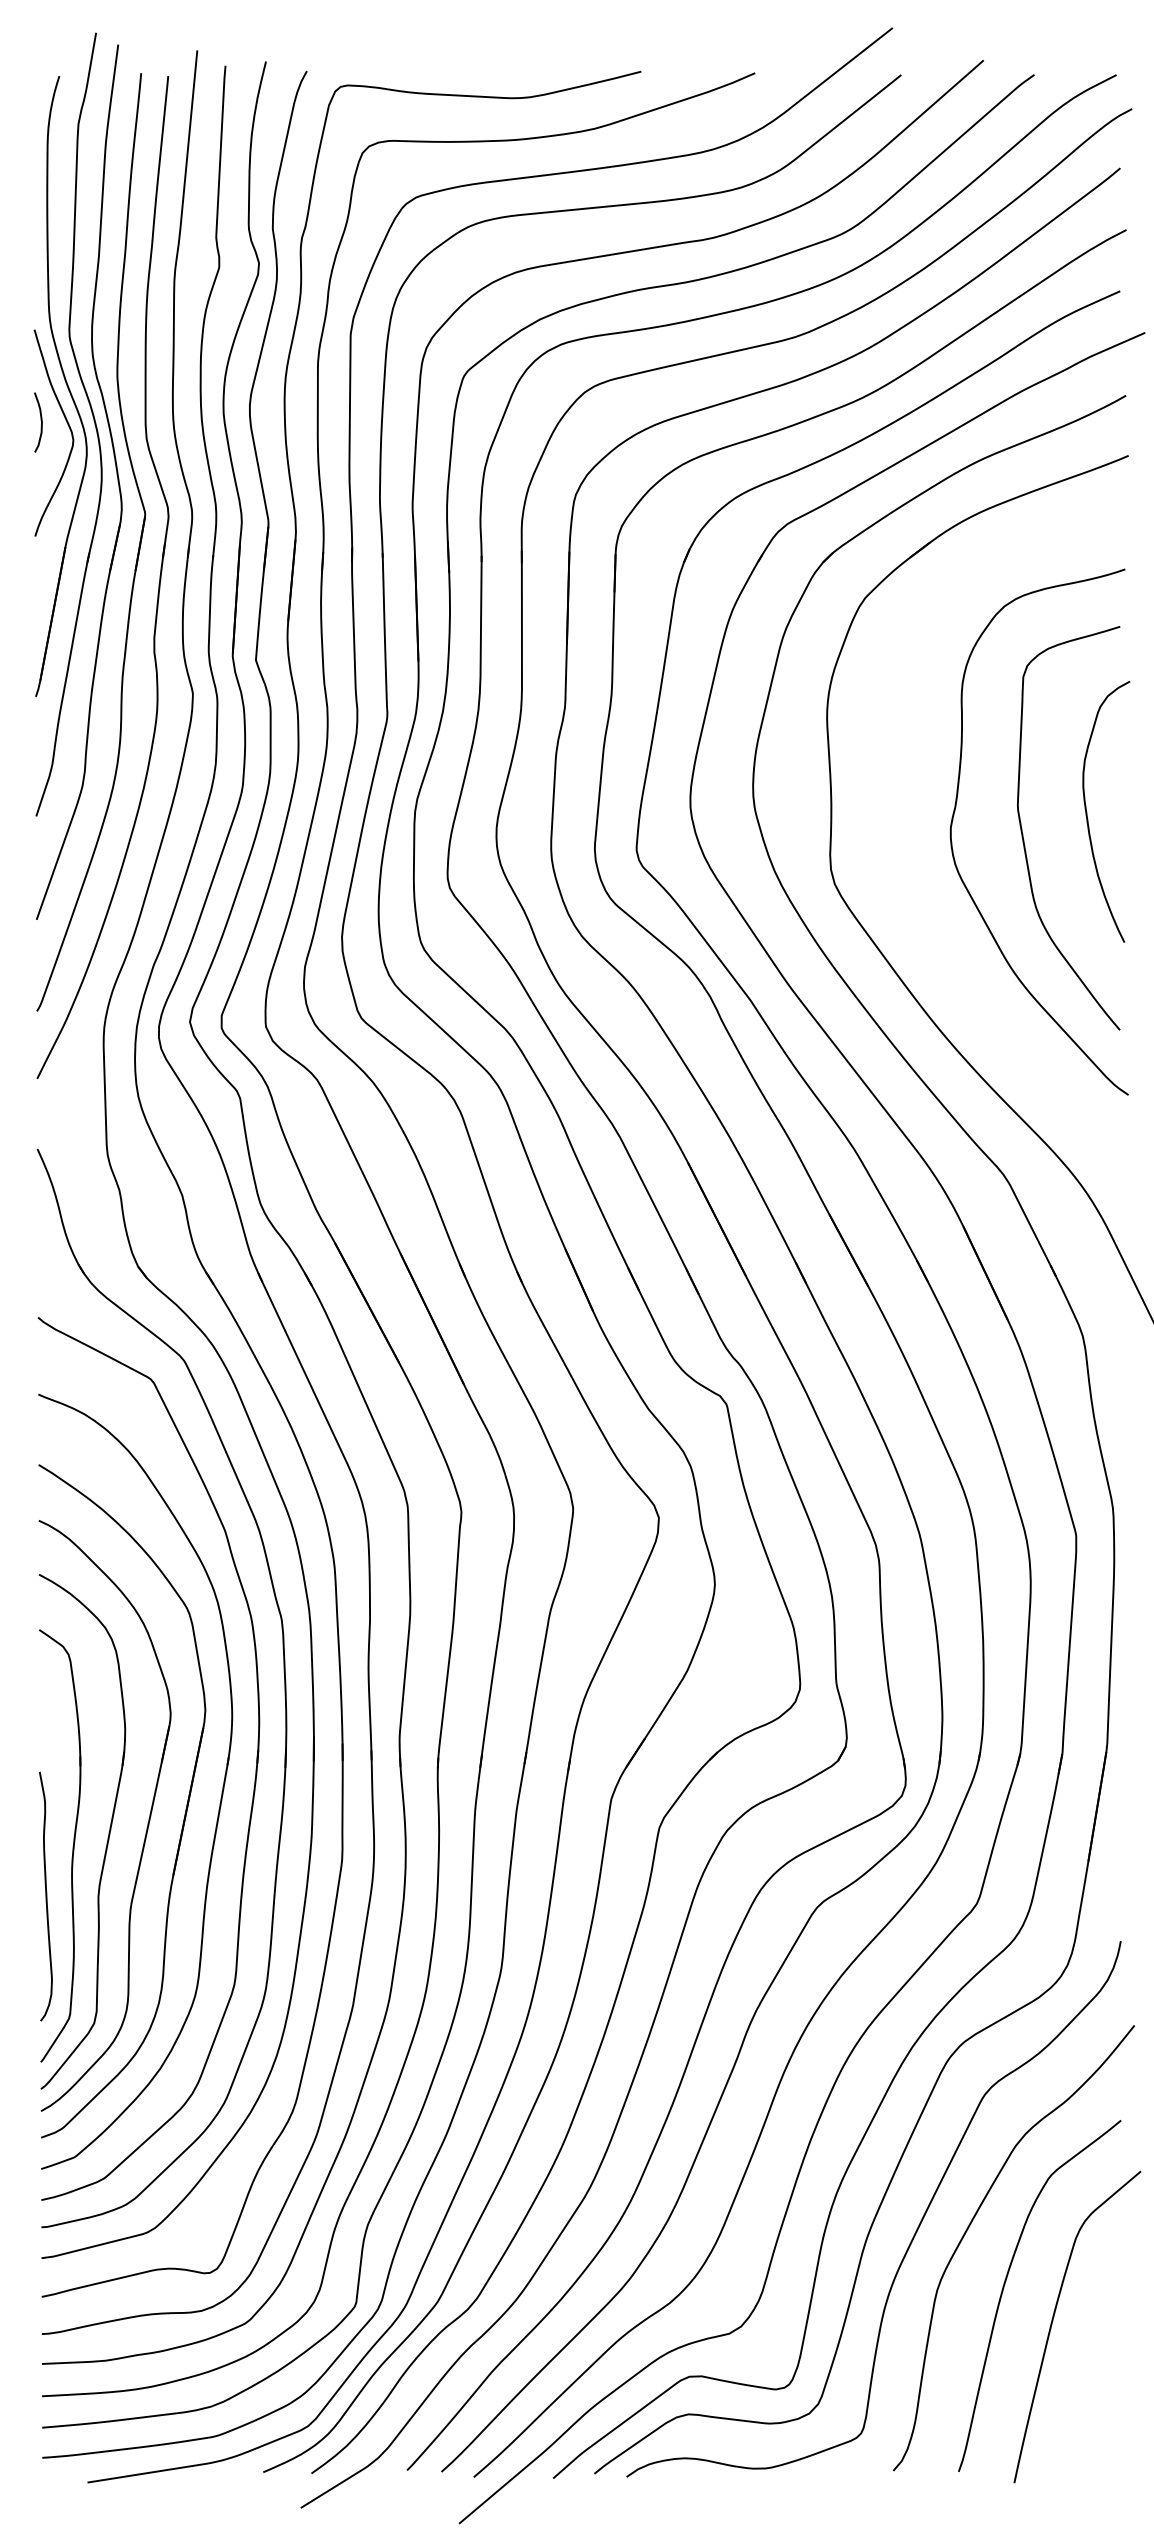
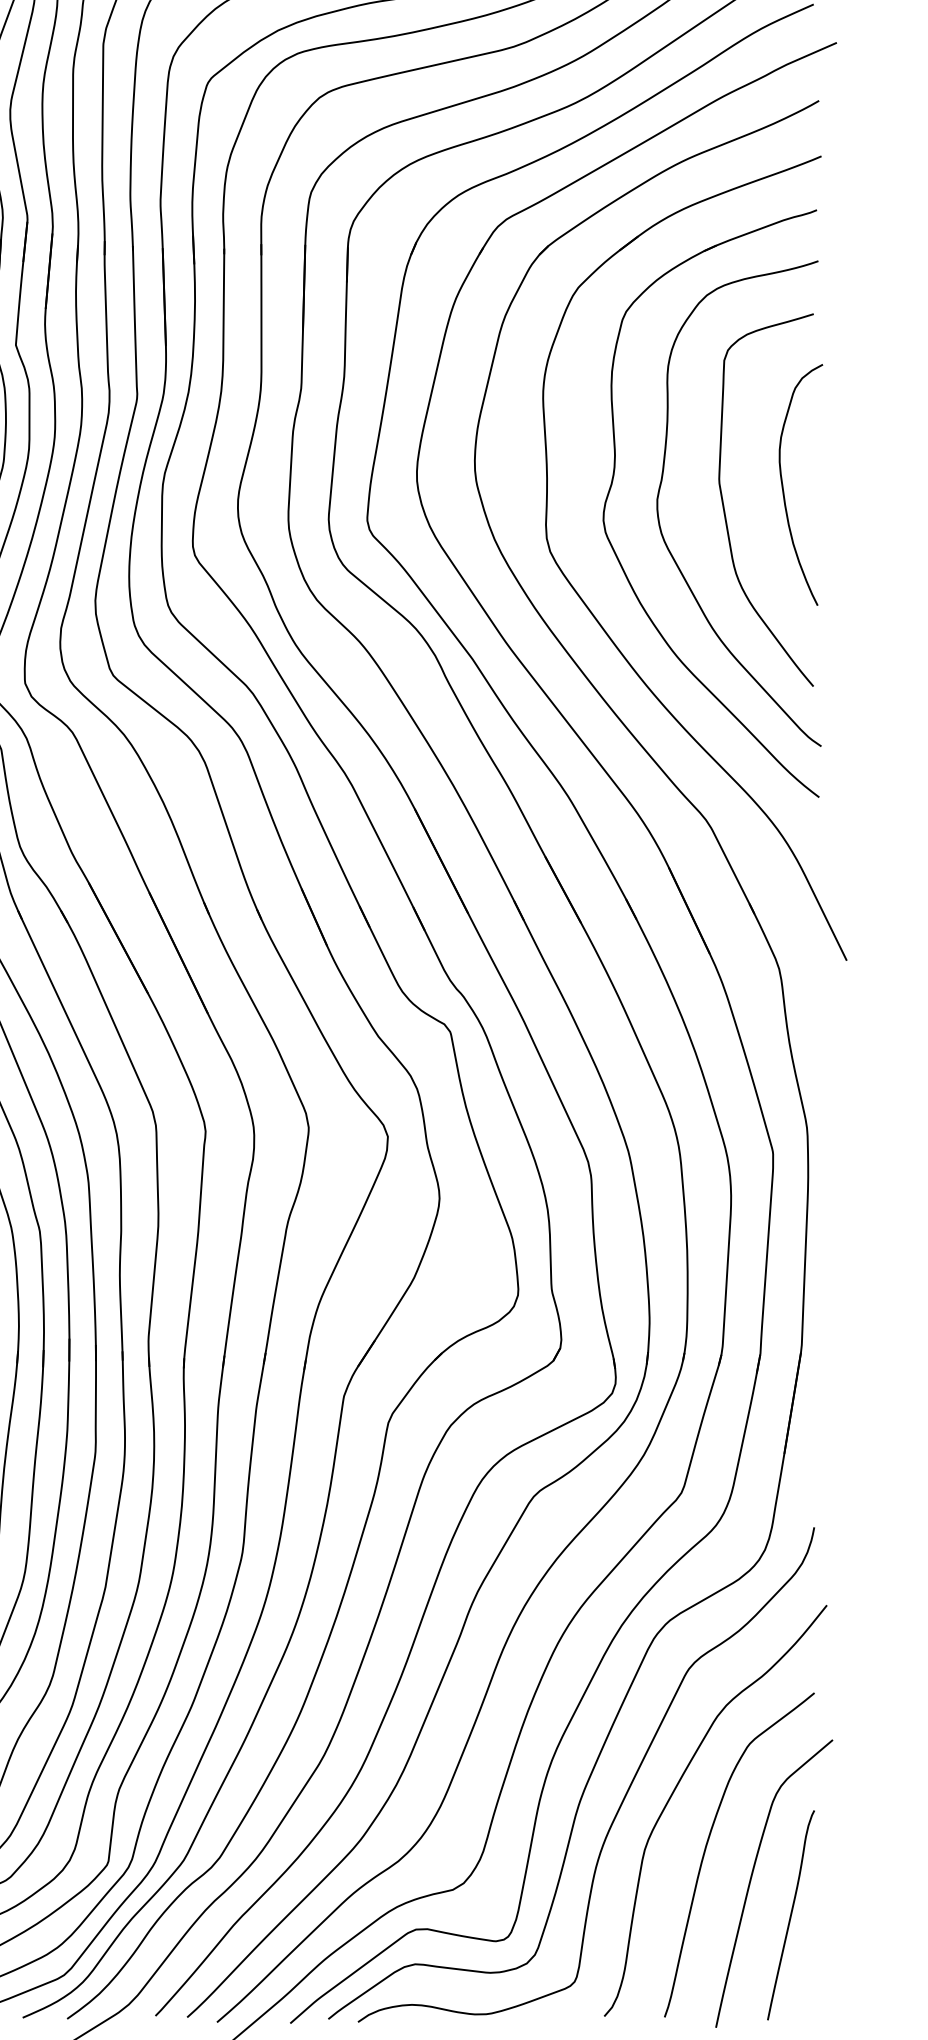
part: (903, 806) -> (613, 480), added
curve: (1095, 2360) -> (790, 1914), added

